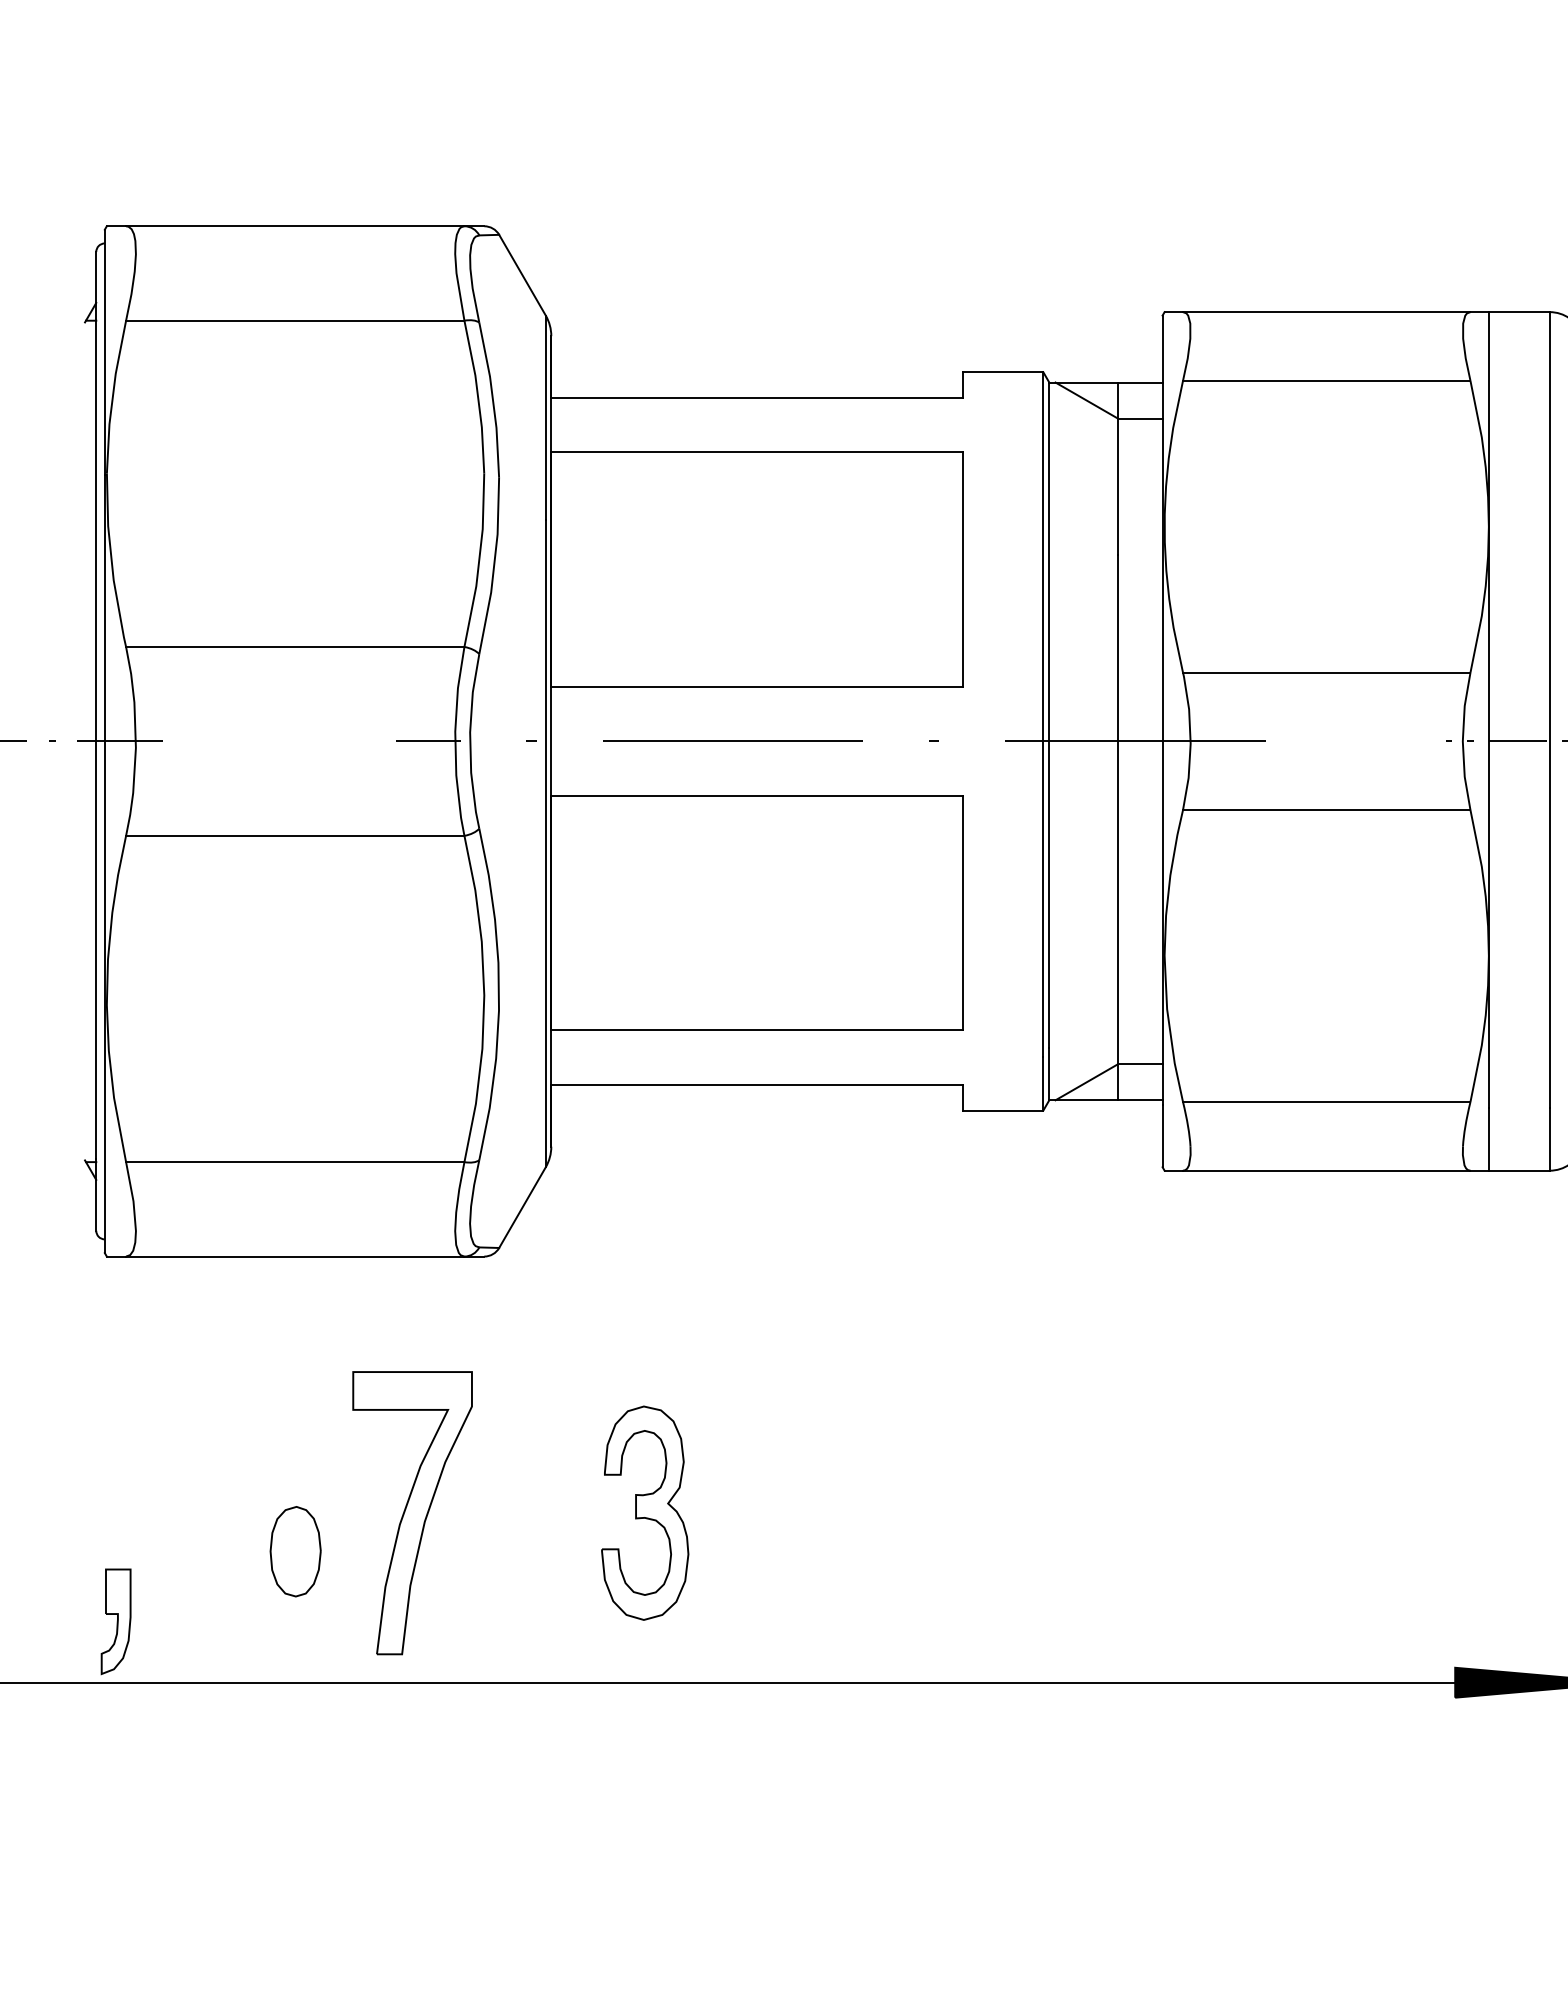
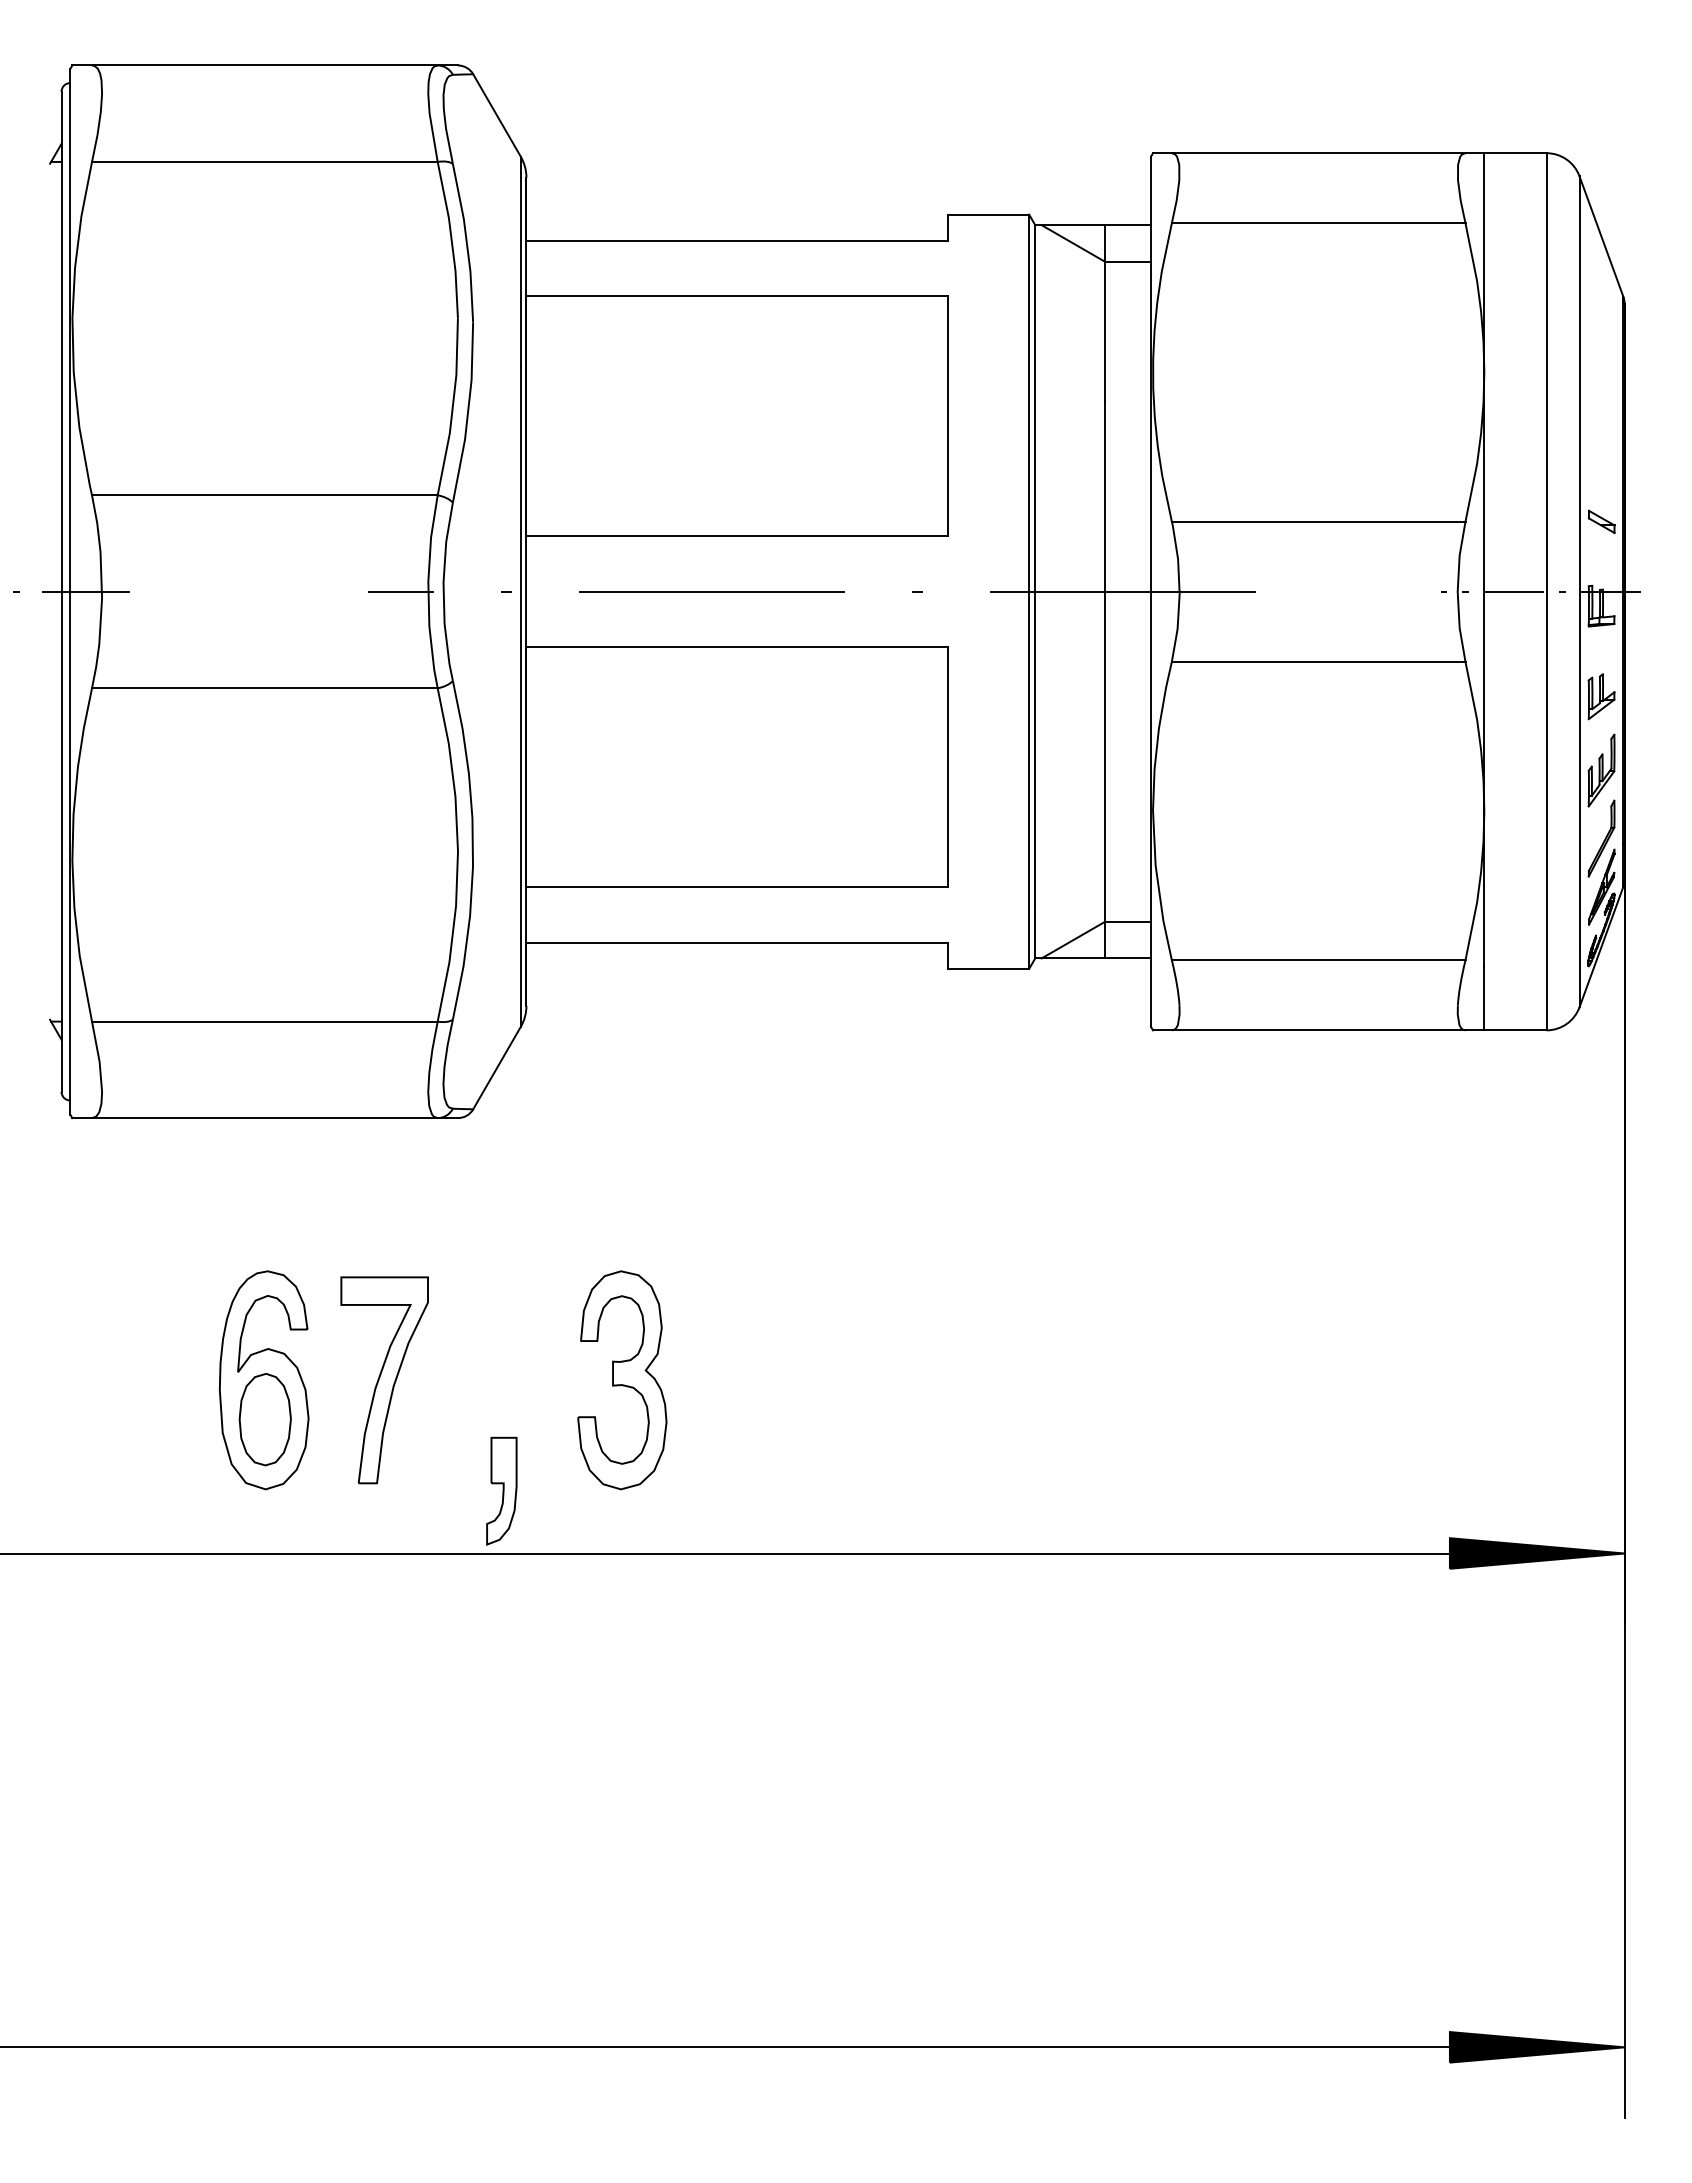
part: (293, 1513) -> (263, 1380), added
part: (412, 1513) -> (384, 1380), size x0.71
part: (115, 1621) -> (501, 1490), moved

